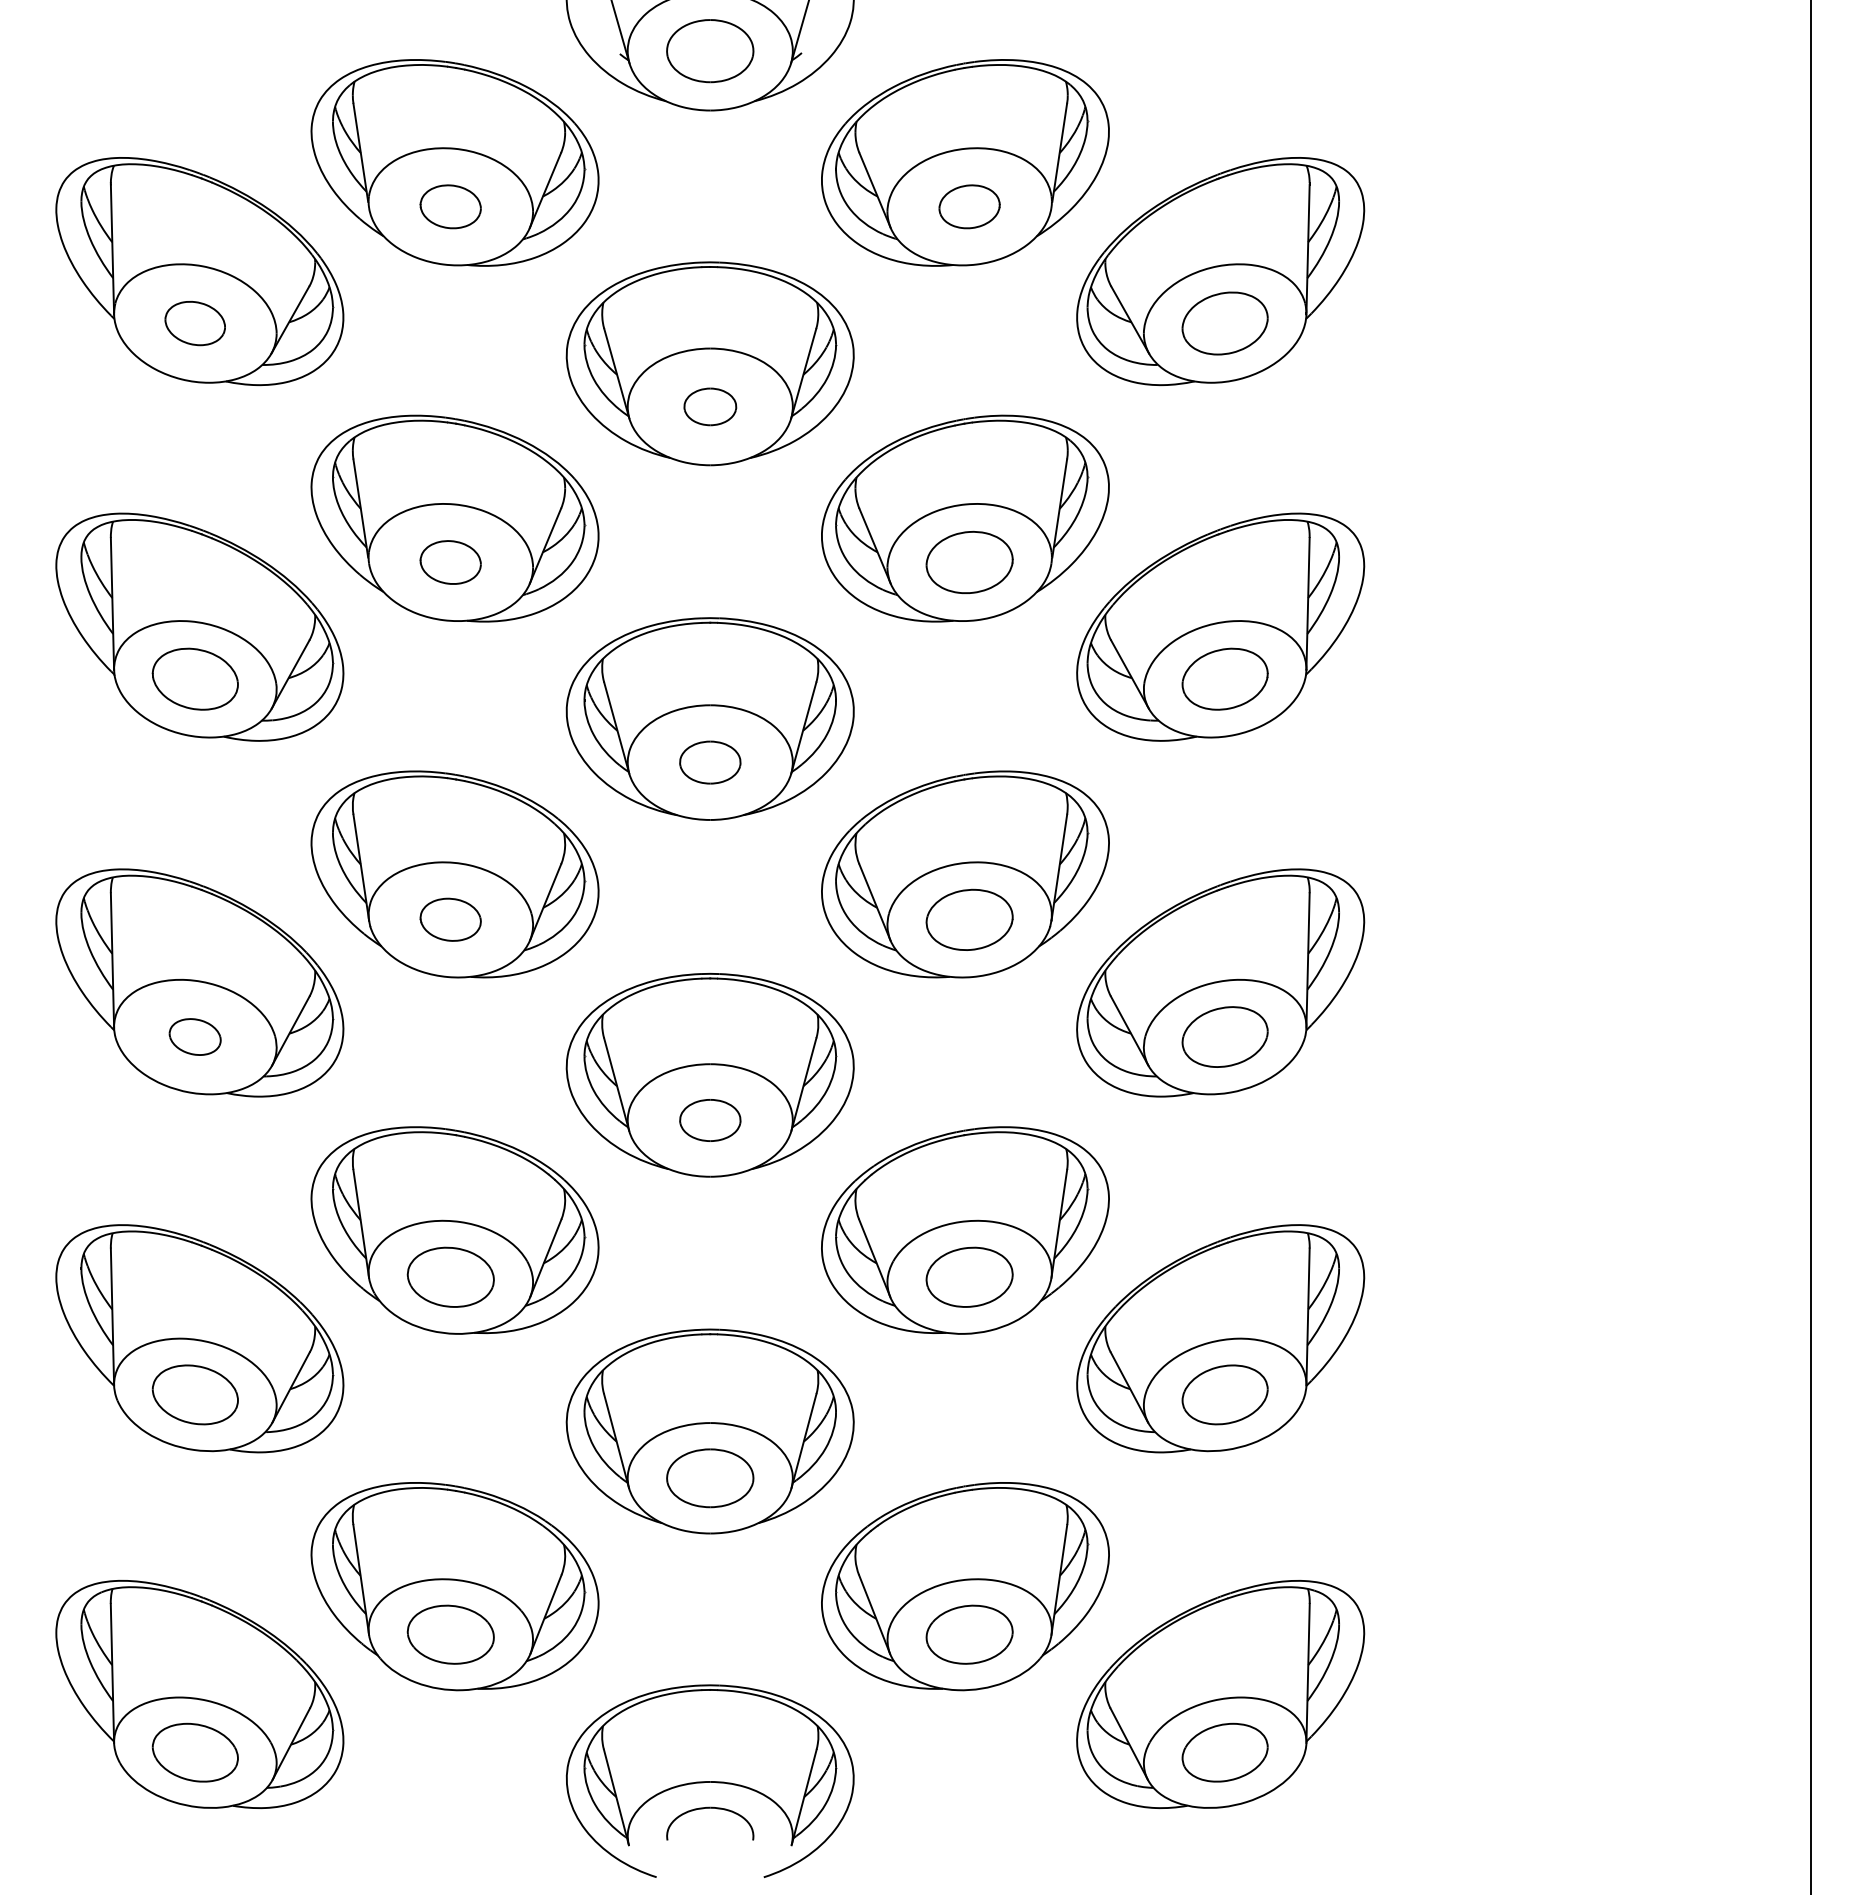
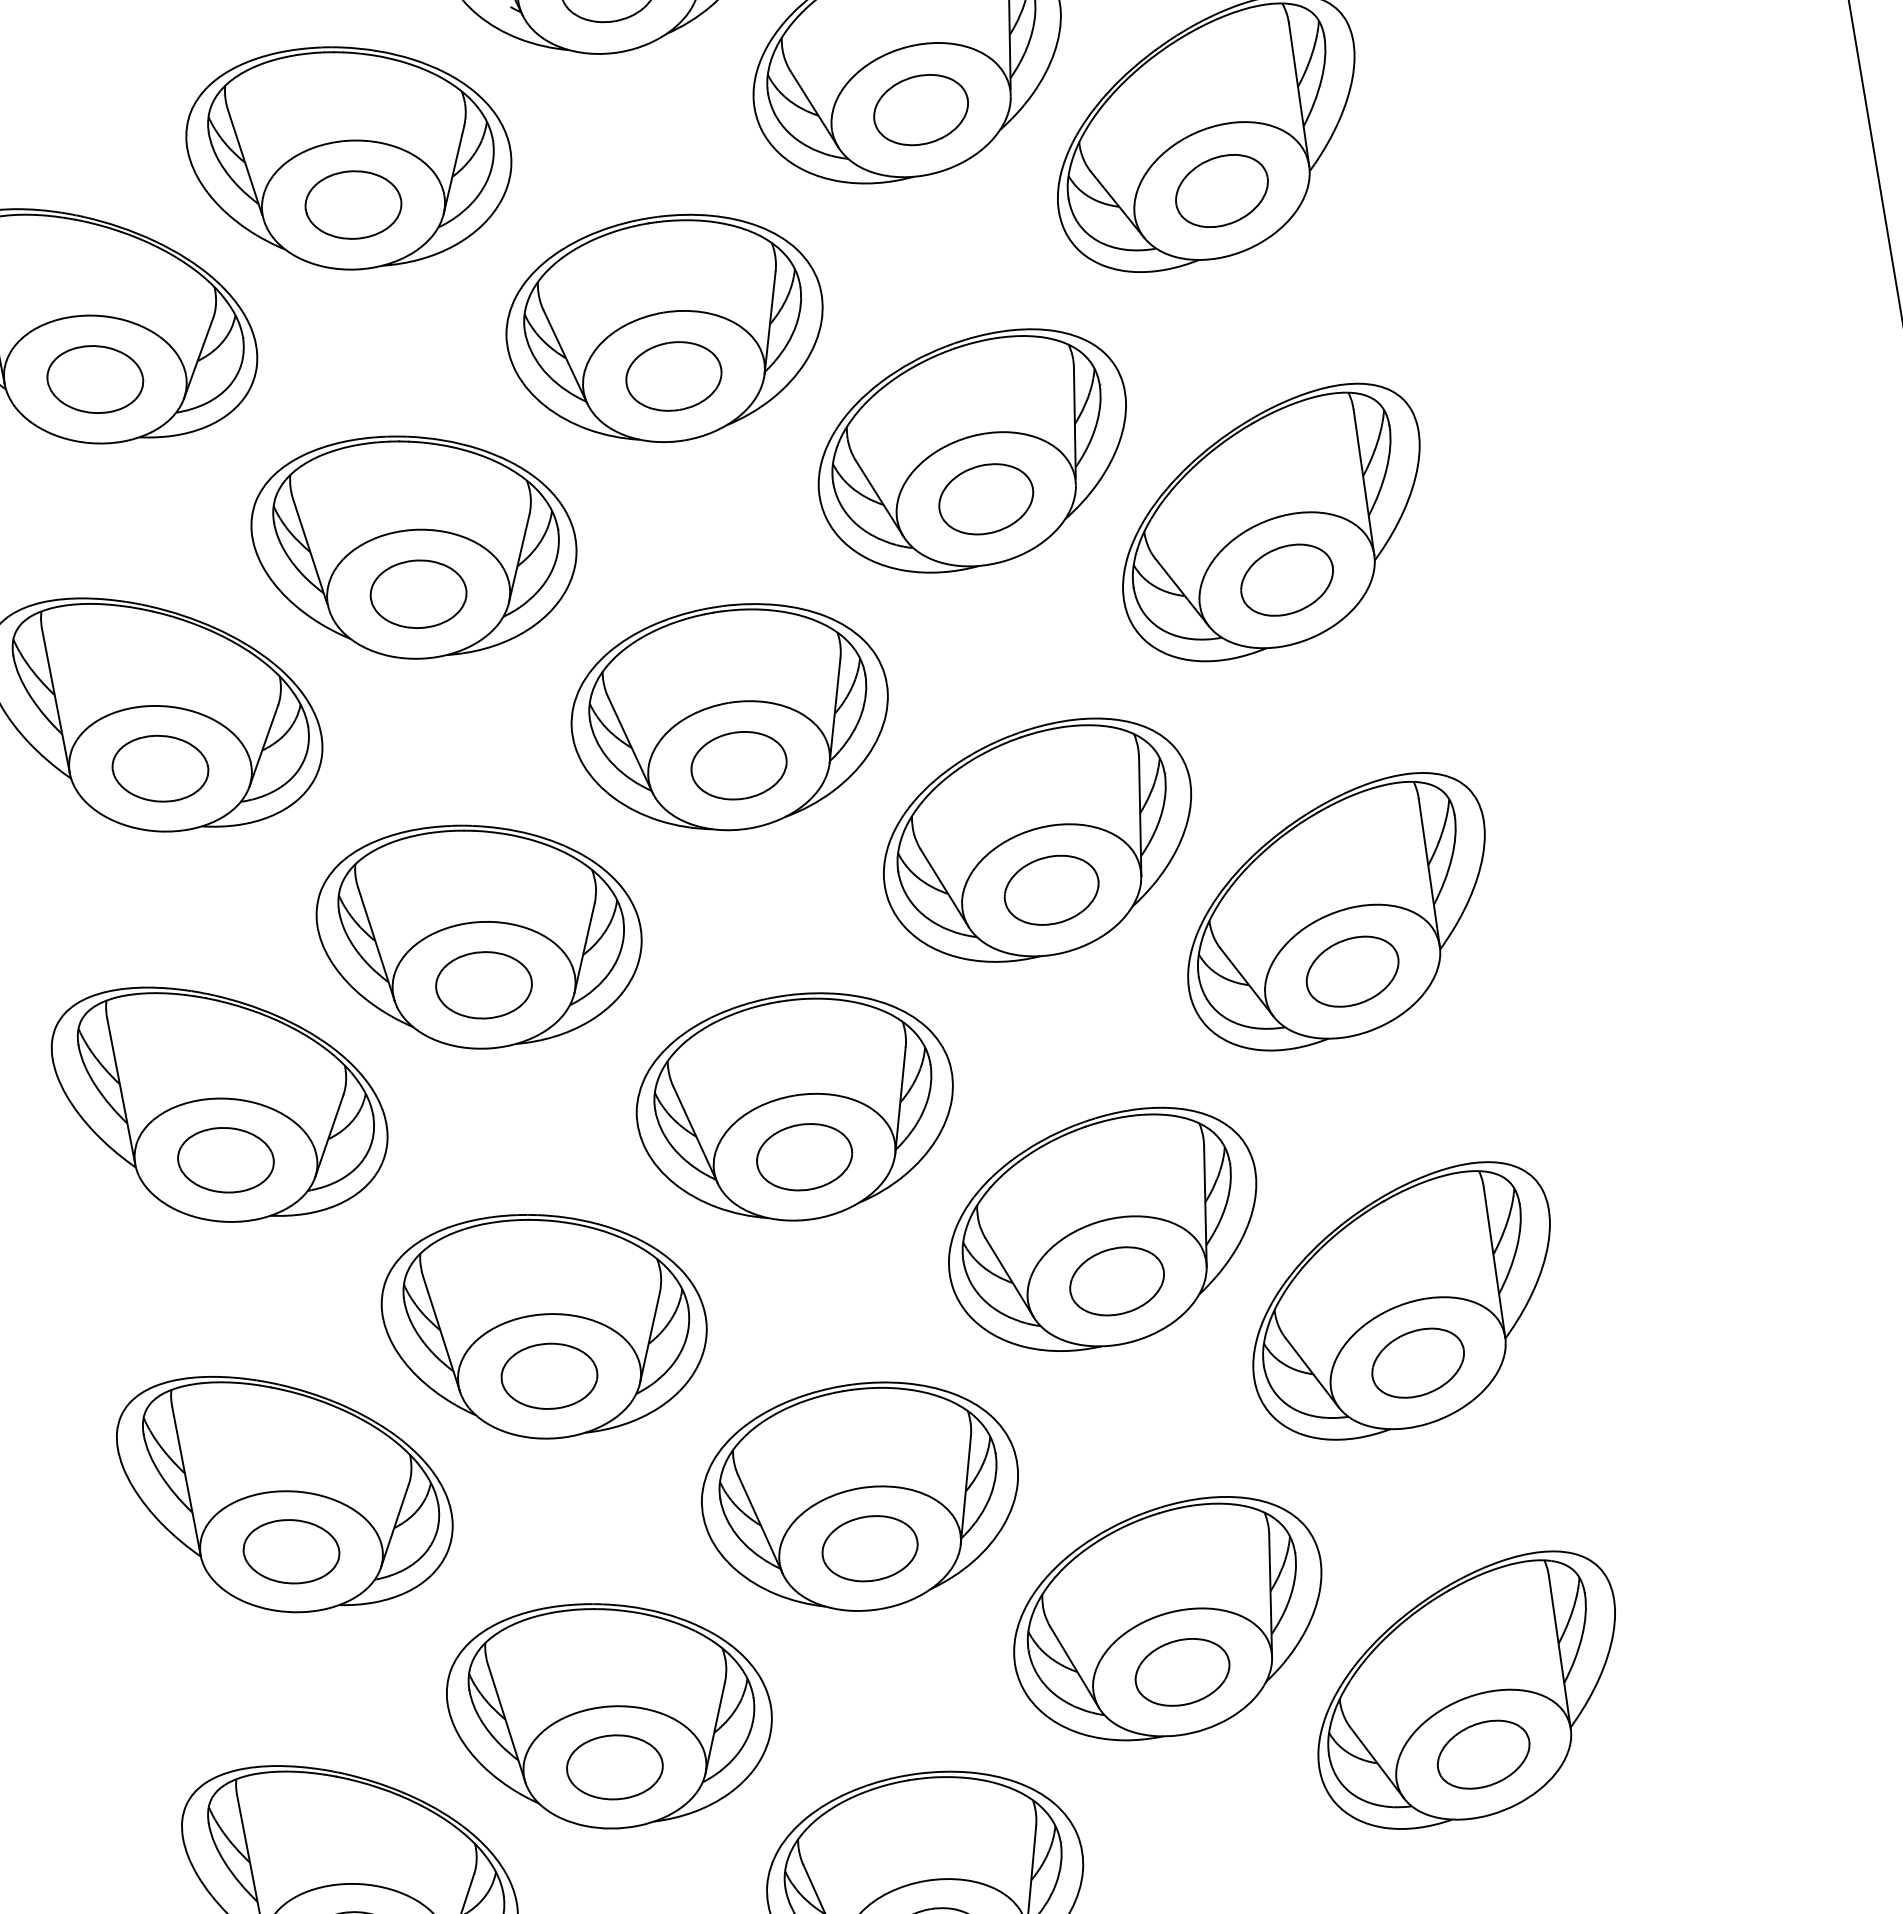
part: (450, 206) -> (353, 204), size x1.43
part: (969, 206) -> (920, 109), size x1.43
part: (194, 323) -> (94, 379), size x1.43
part: (710, 406) -> (674, 376), size x1.67
part: (450, 562) -> (418, 594), size x1.43
part: (710, 762) -> (739, 765), size x1.43
part: (450, 919) -> (483, 984), size x1.43
part: (194, 1036) -> (224, 1159), size x1.67
part: (710, 1120) -> (804, 1157), size x1.43

